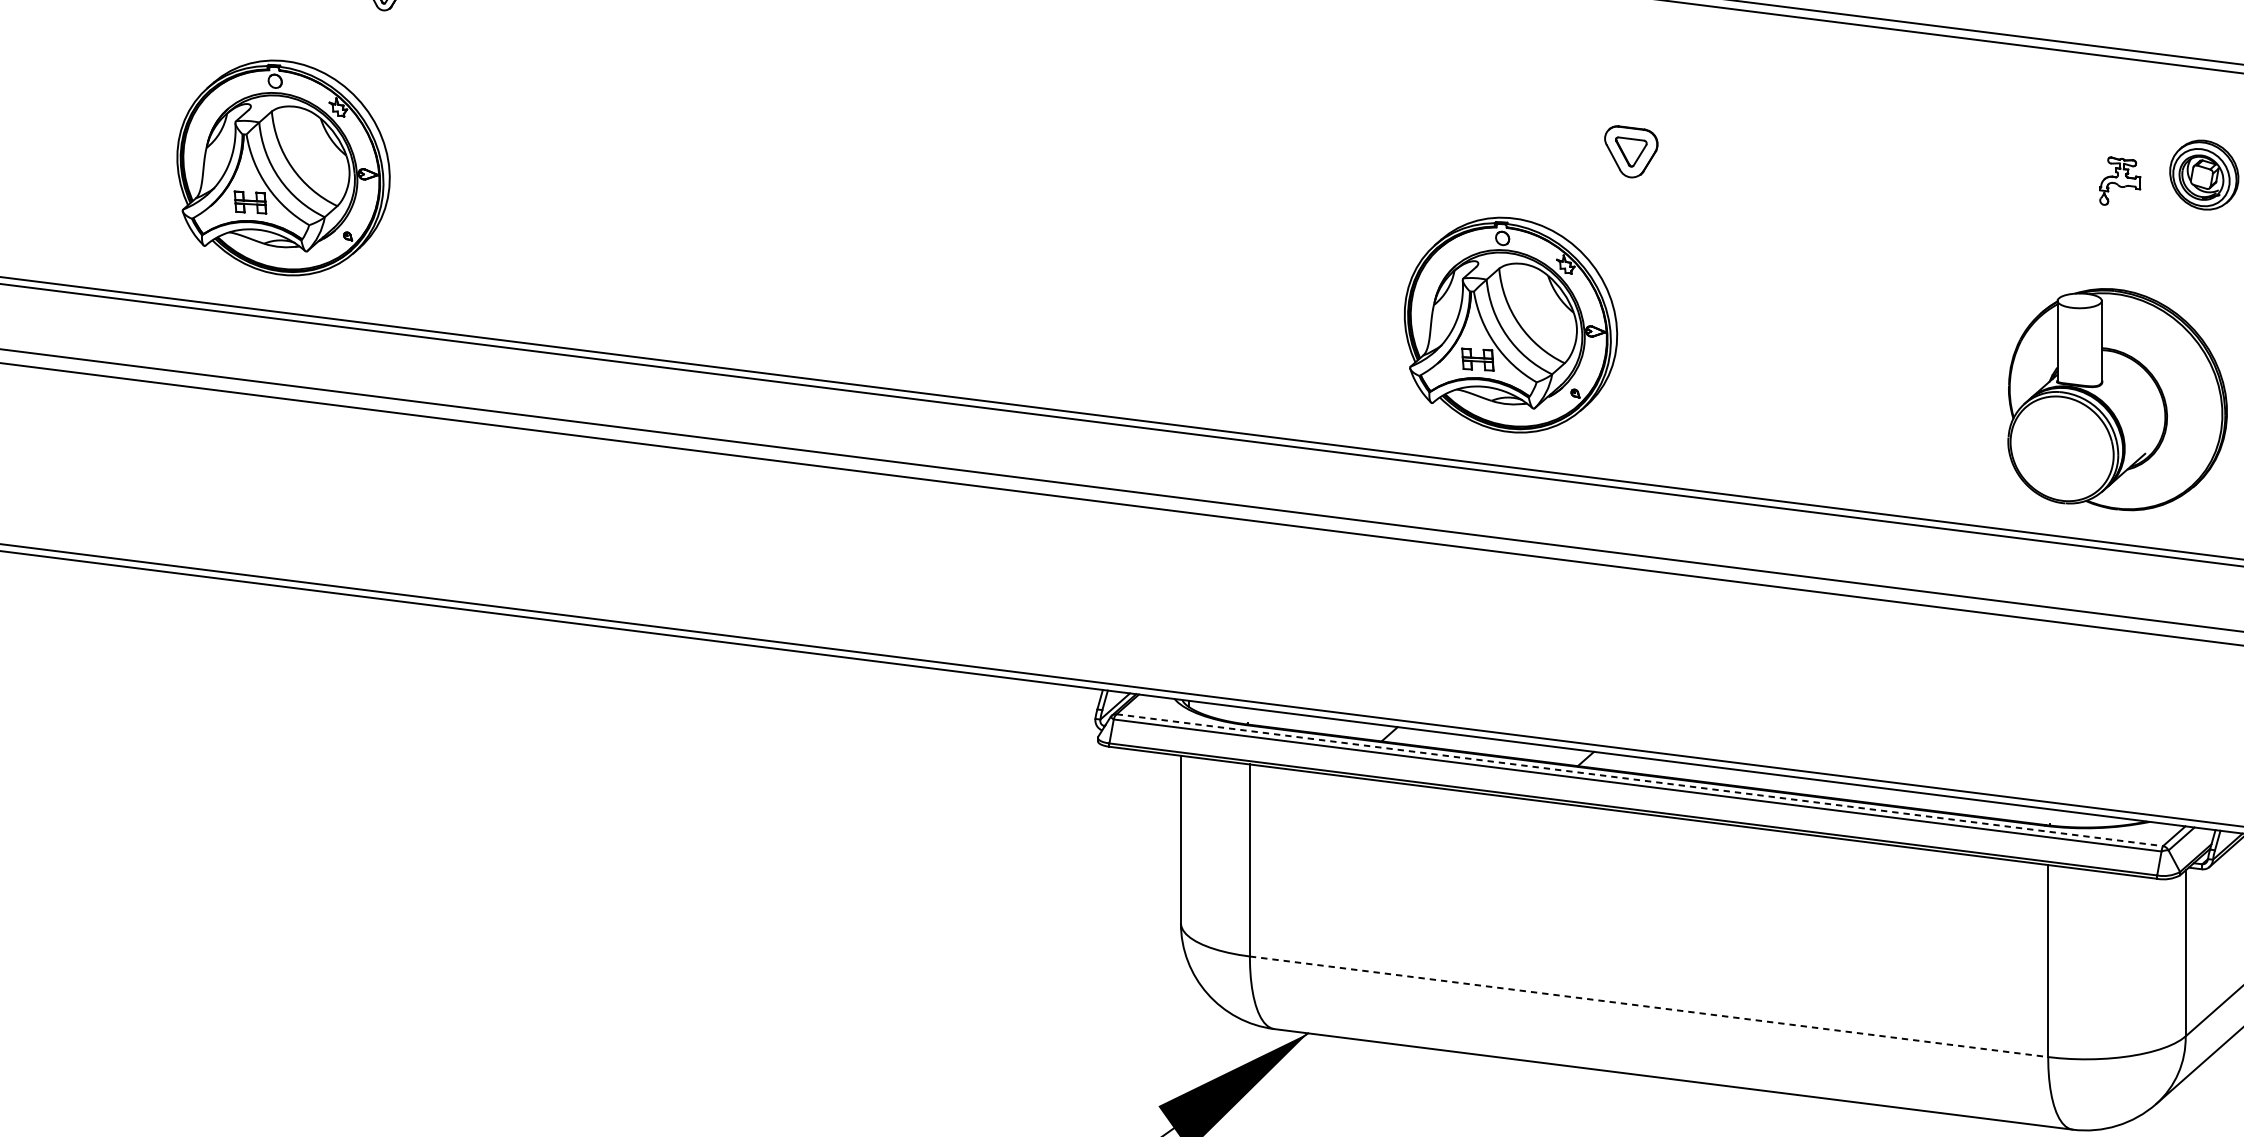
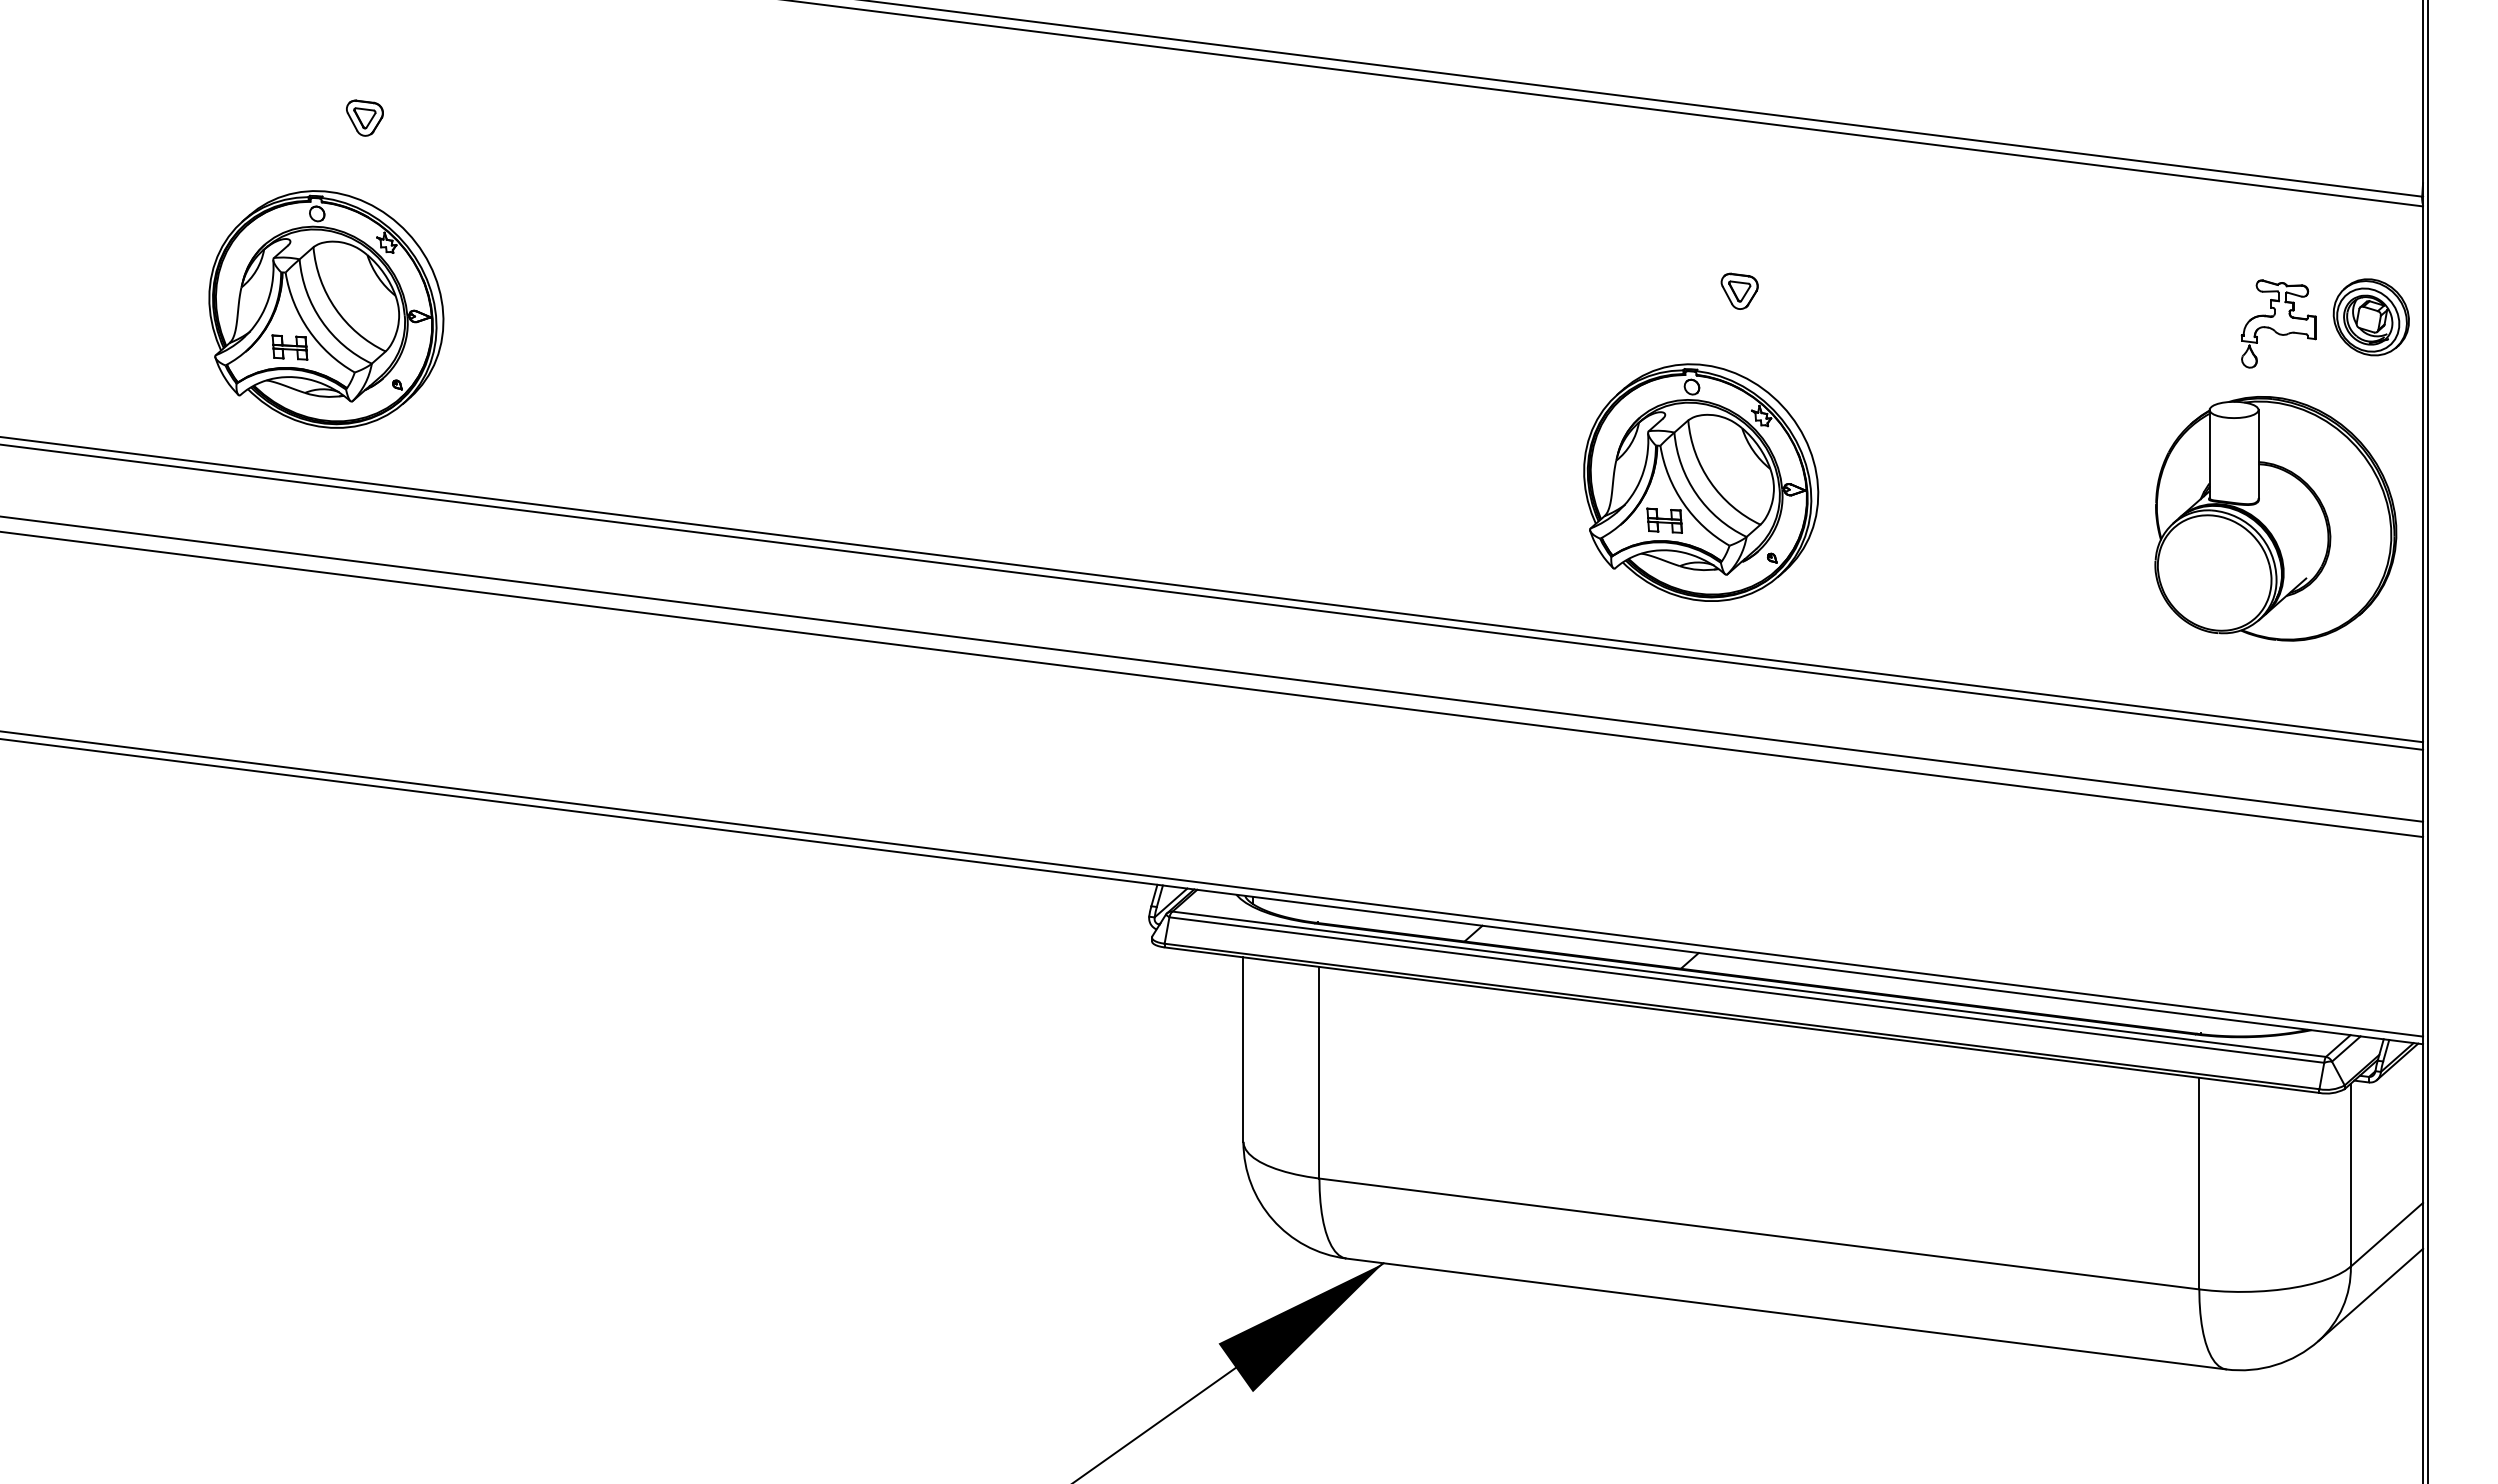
part: (1631, 150) -> (1739, 290), size x0.62
part: (283, 167) -> (326, 309), moved
part: (2120, 180) -> (2278, 323), size x1.67
part: (1511, 324) -> (1701, 482), moved
part: (2117, 399) -> (2275, 518), moved
line: (1640, 780) -> (1749, 984), dashed -> solid
line: (1649, 1007) -> (1759, 1234), dashed -> solid

